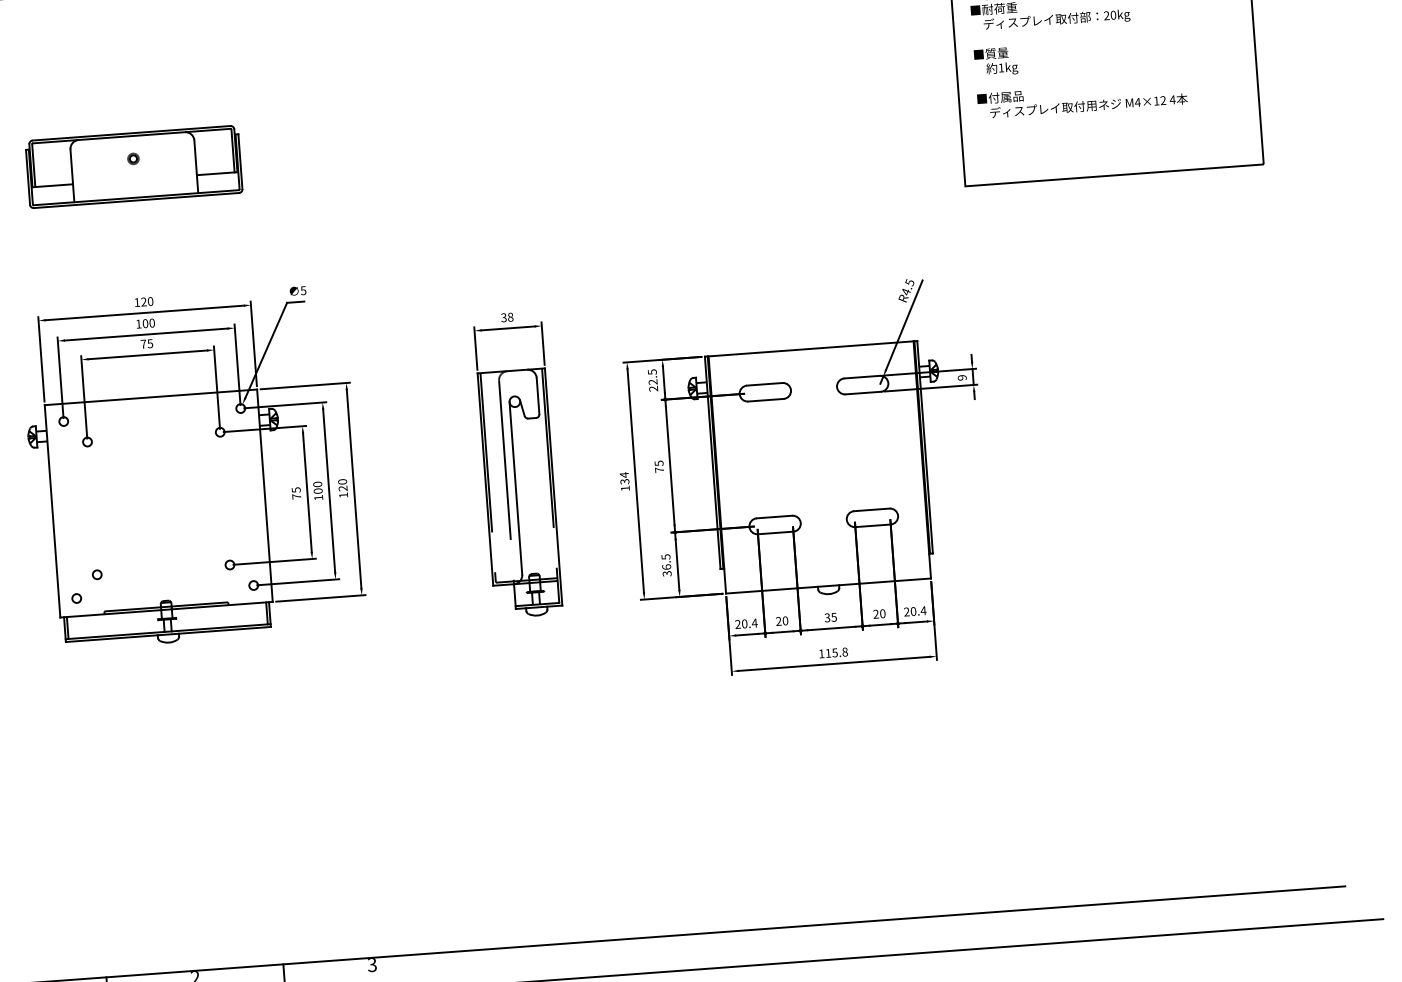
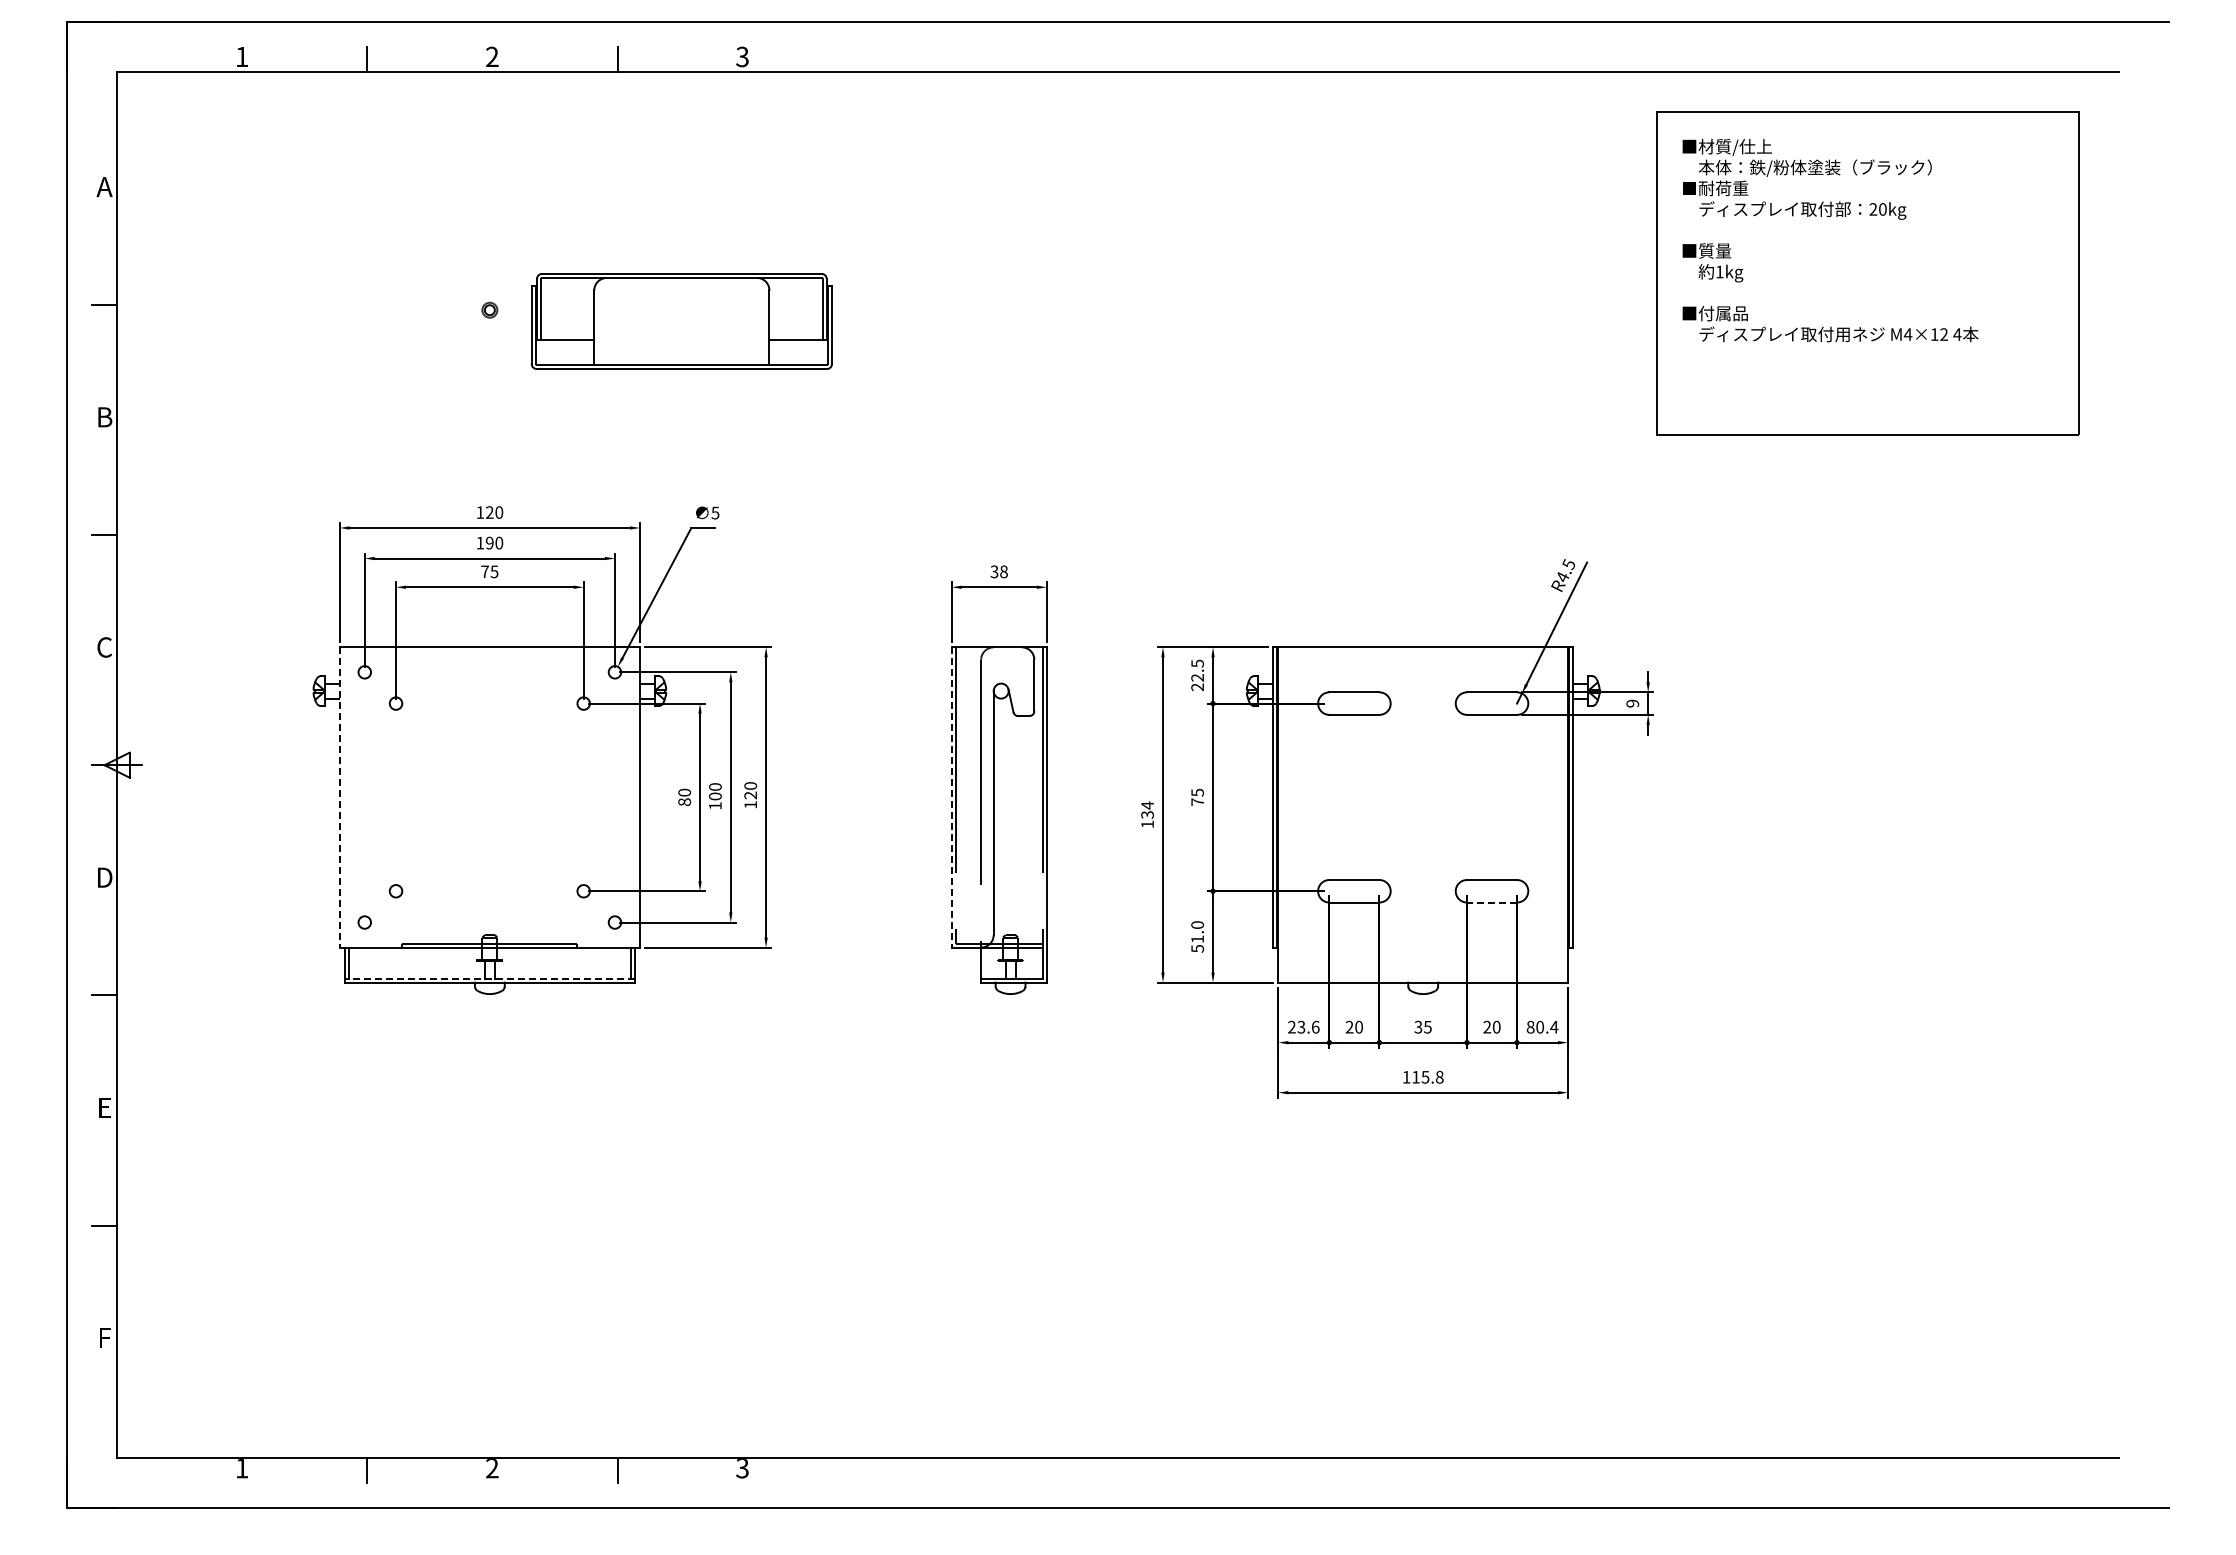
part: (133, 166) -> (681, 321), moved
text: (145, 323) -> (489, 542), 100 -> 190
line: (485, 479) -> (951, 797), solid -> dashed
text: (296, 492) -> (684, 796), 75 -> 80
line: (52, 511) -> (339, 797), solid -> dashed
line: (872, 525) -> (1491, 902), solid -> dashed
text: (666, 565) -> (1197, 936), 36.5 -> 51.0
text: (906, 611) -> (1530, 1026), 20.4 -> 80.4
text: (749, 623) -> (1308, 1026), 20.4 -> 23.6
line: (167, 631) -> (489, 978), solid -> dashed

